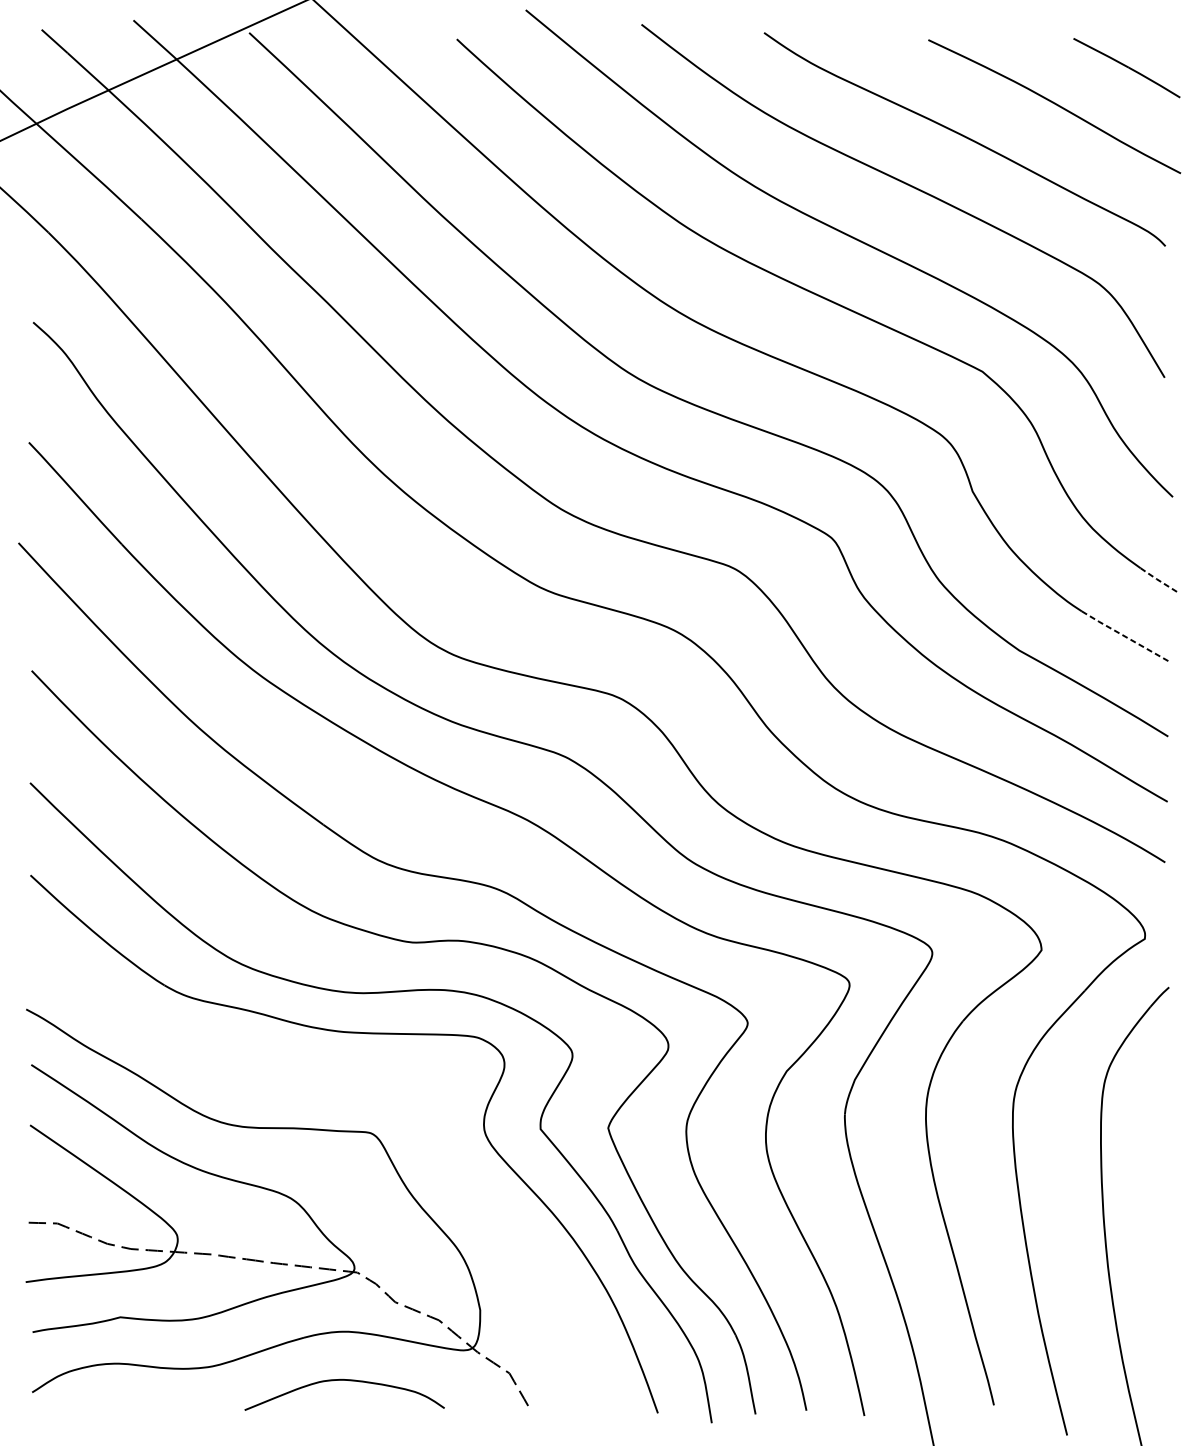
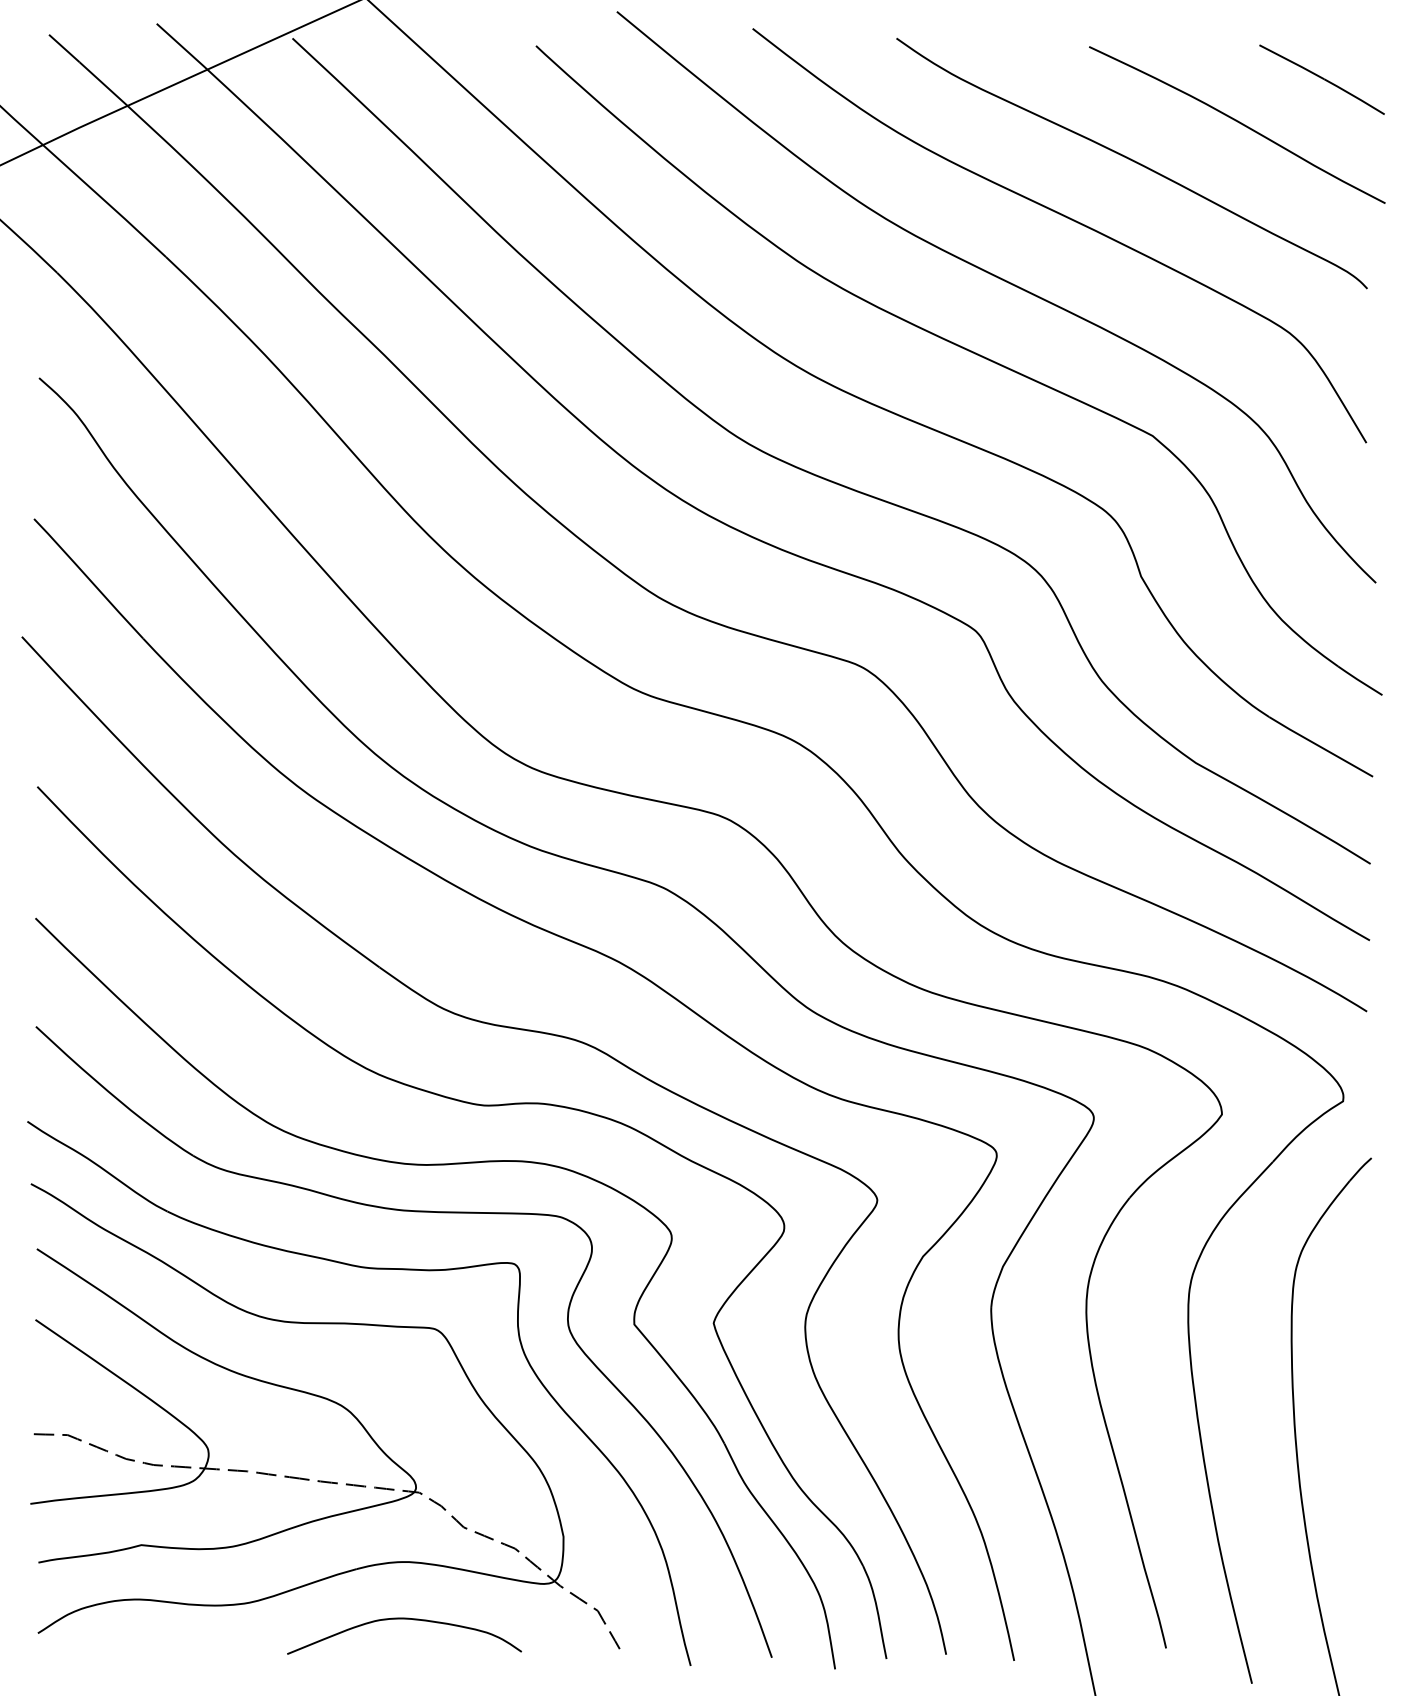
line: (1157, 580) -> (1358, 680), dashed -> solid
line: (1125, 636) -> (1320, 746), dashed -> solid
part: (315, 1082) -> (370, 1269), added

